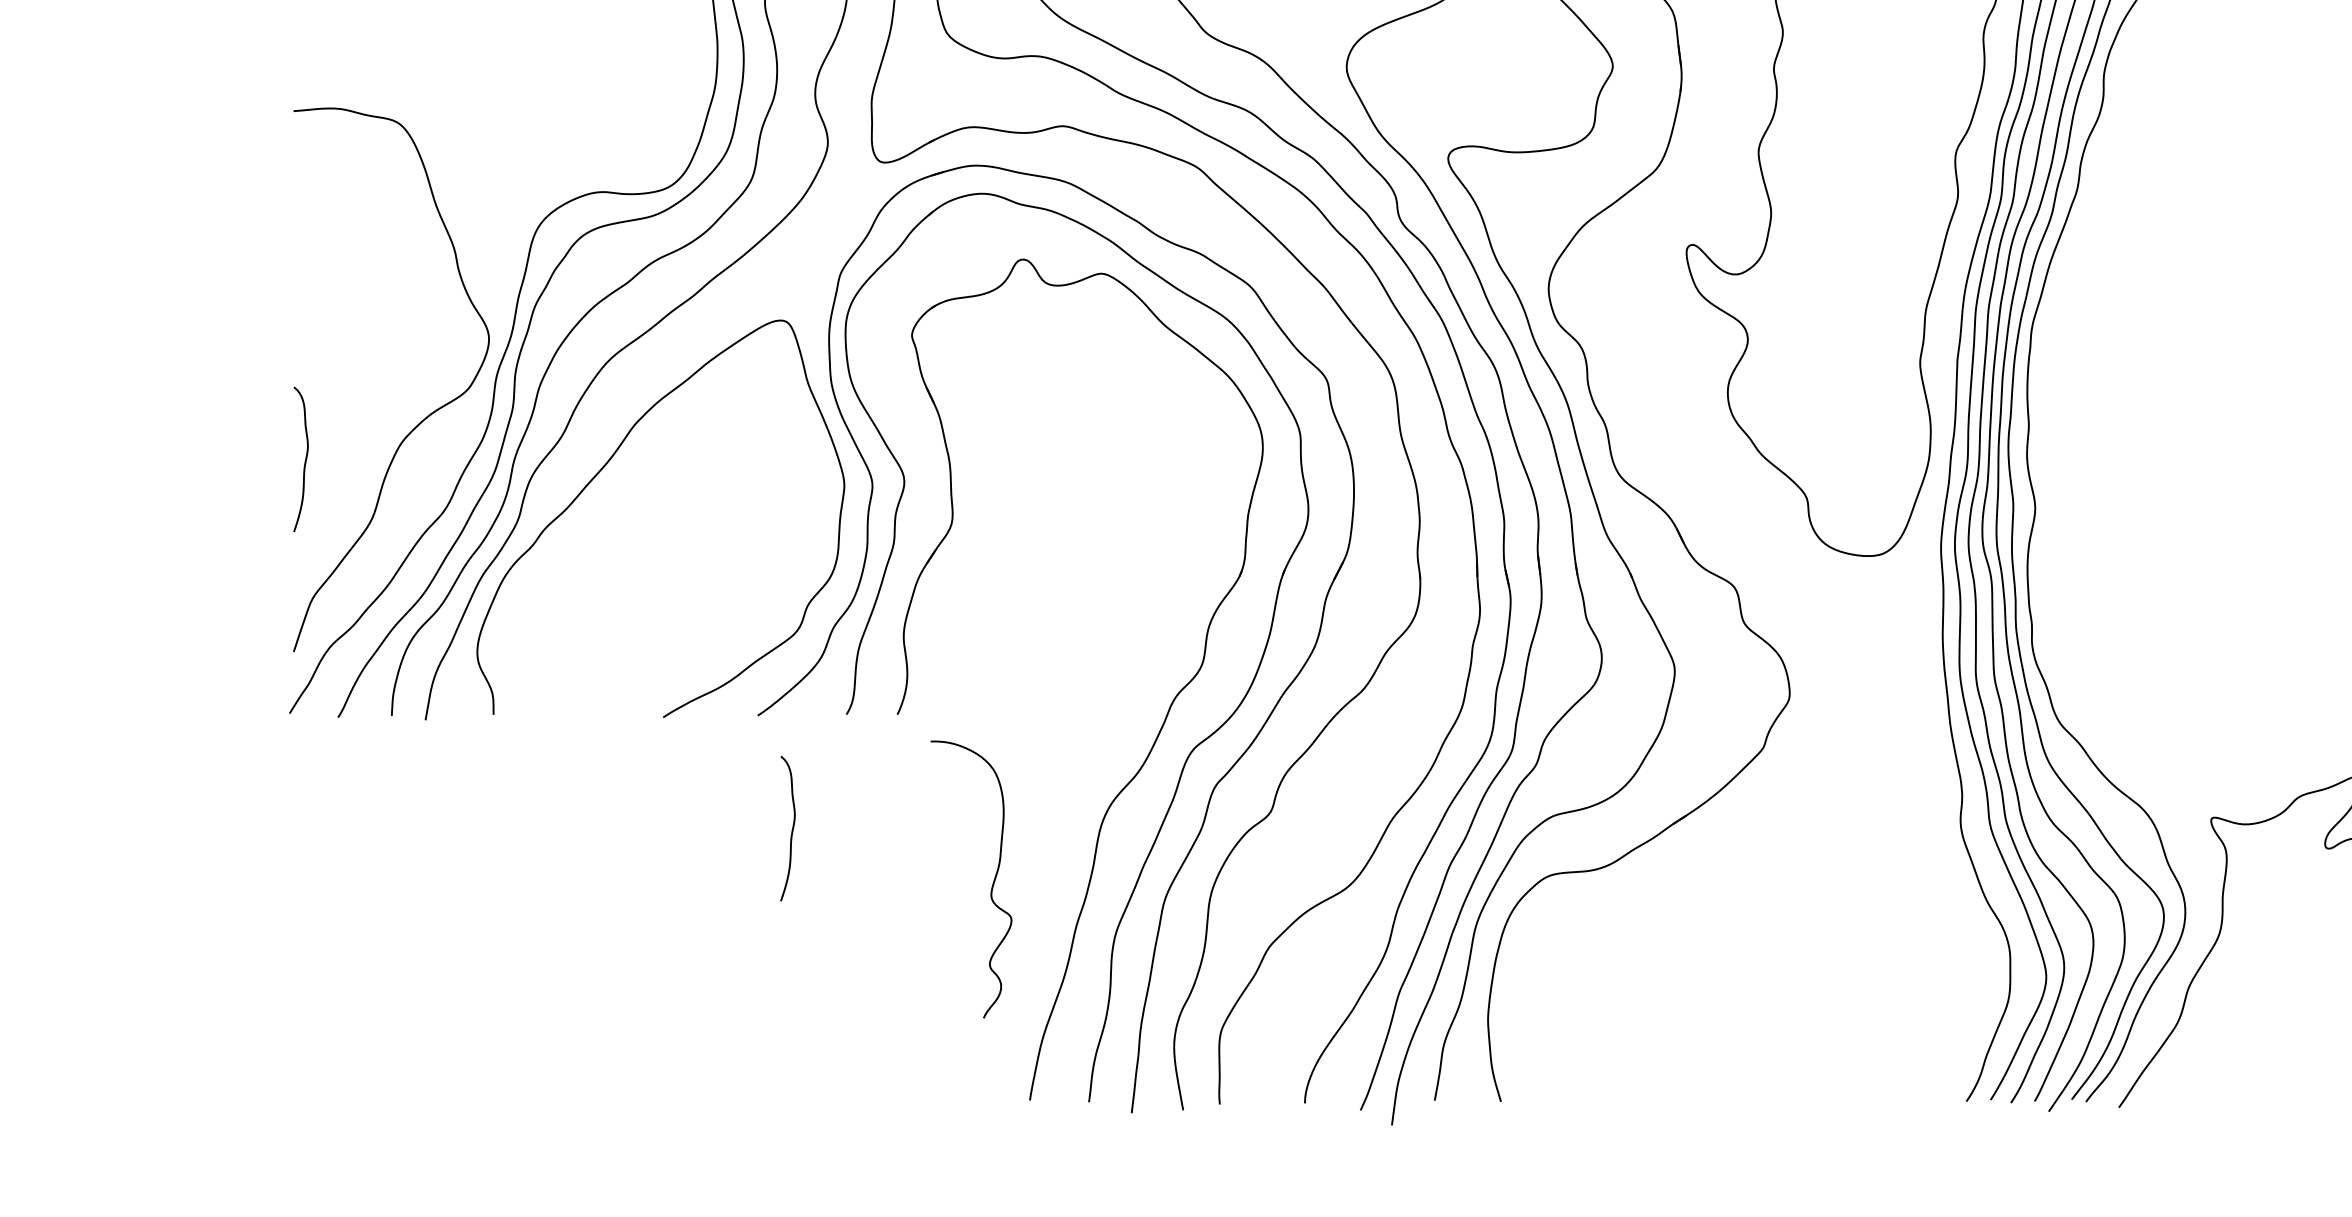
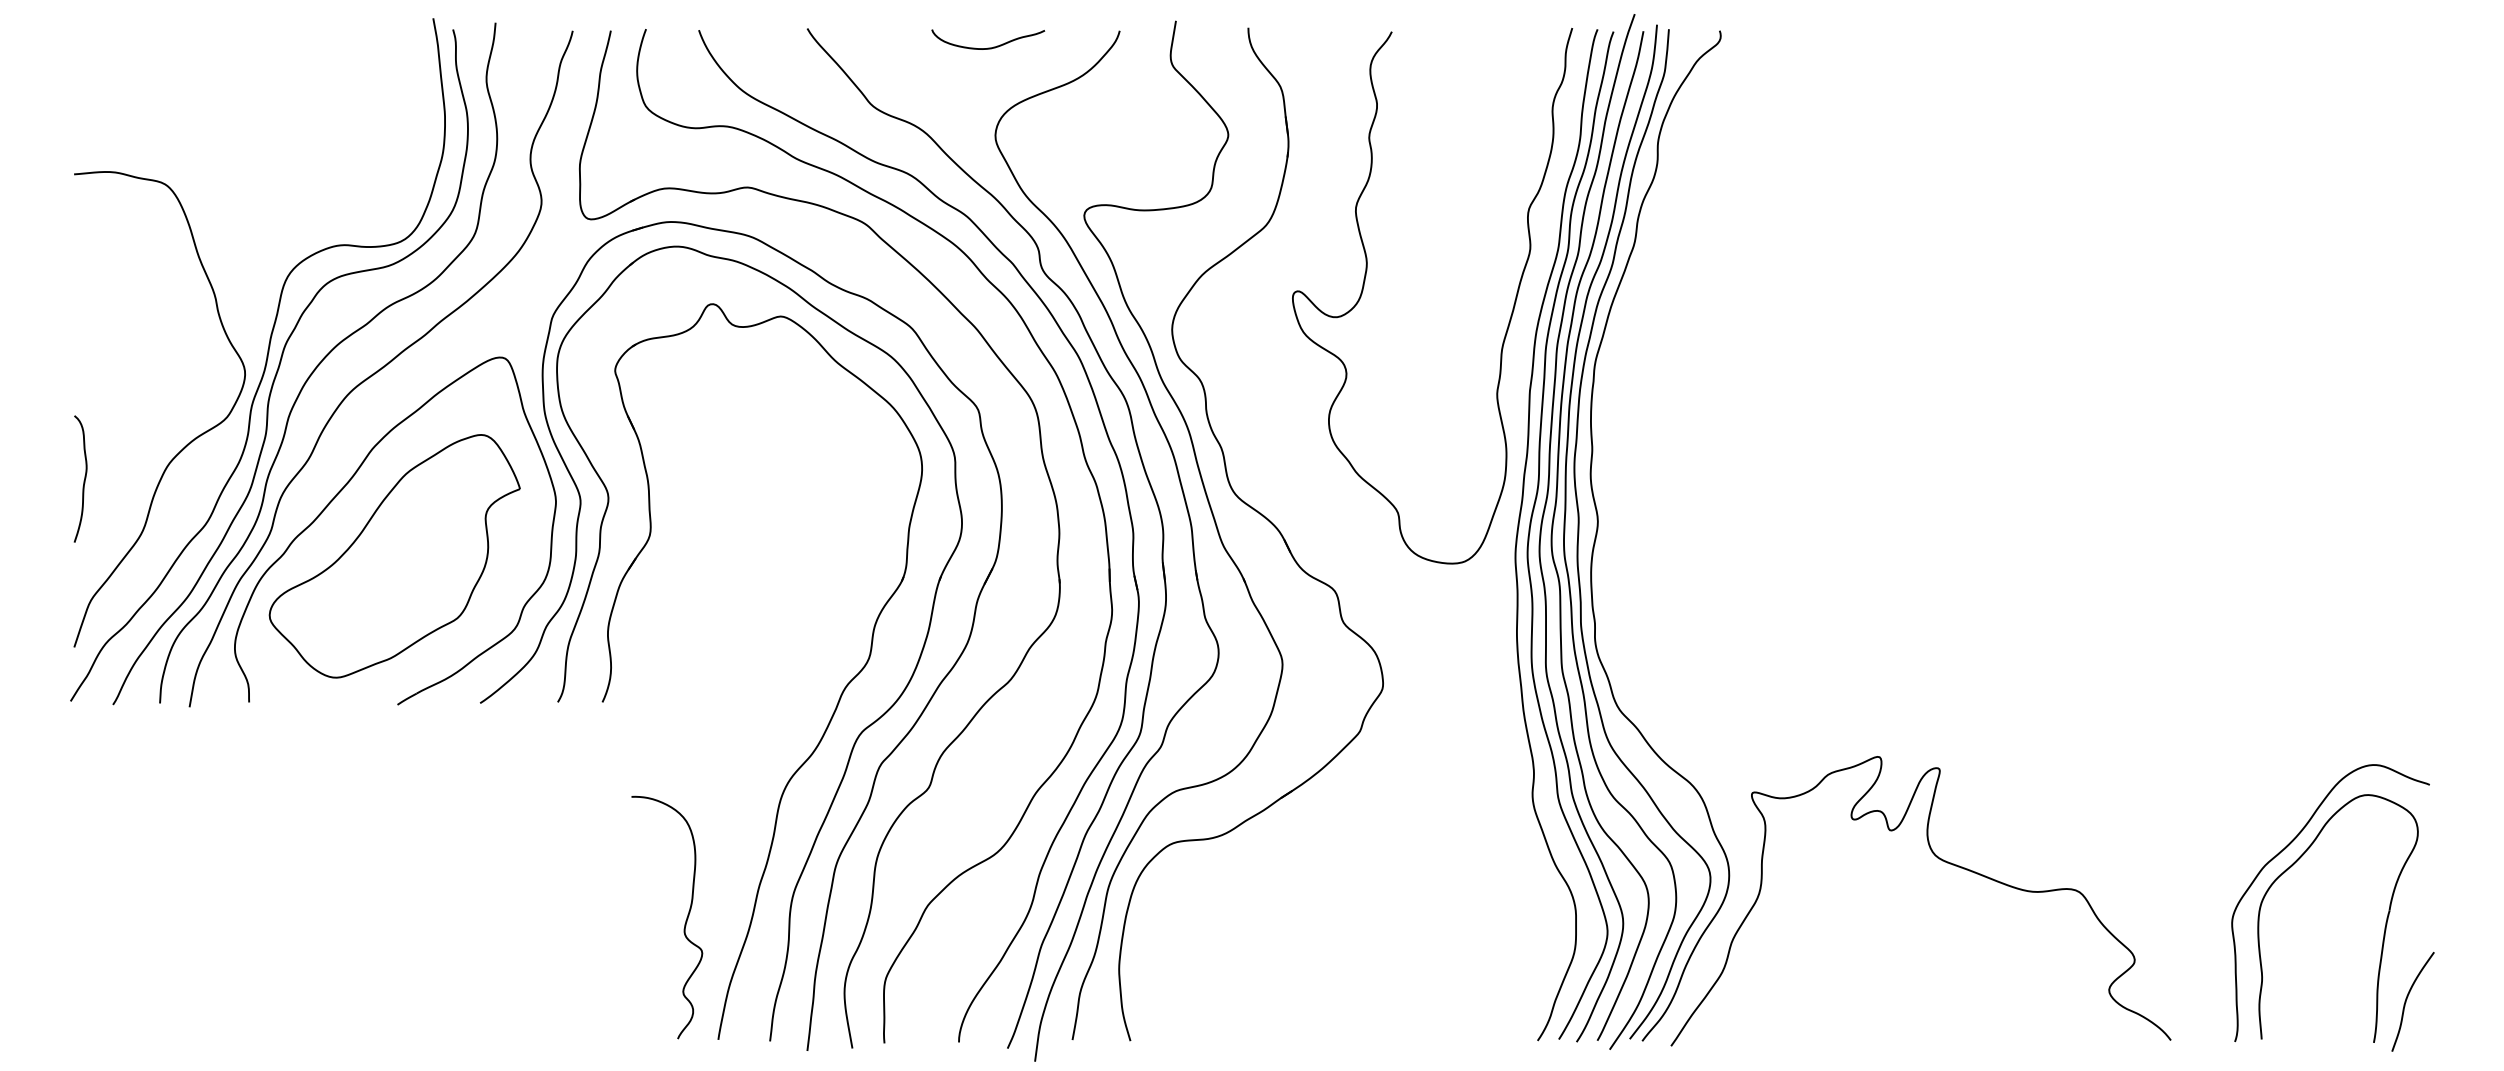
part: (659, 547) -> (394, 556), added
curve: (791, 830) -> (509, 803), removed
curve: (992, 882) -> (685, 920), moved

